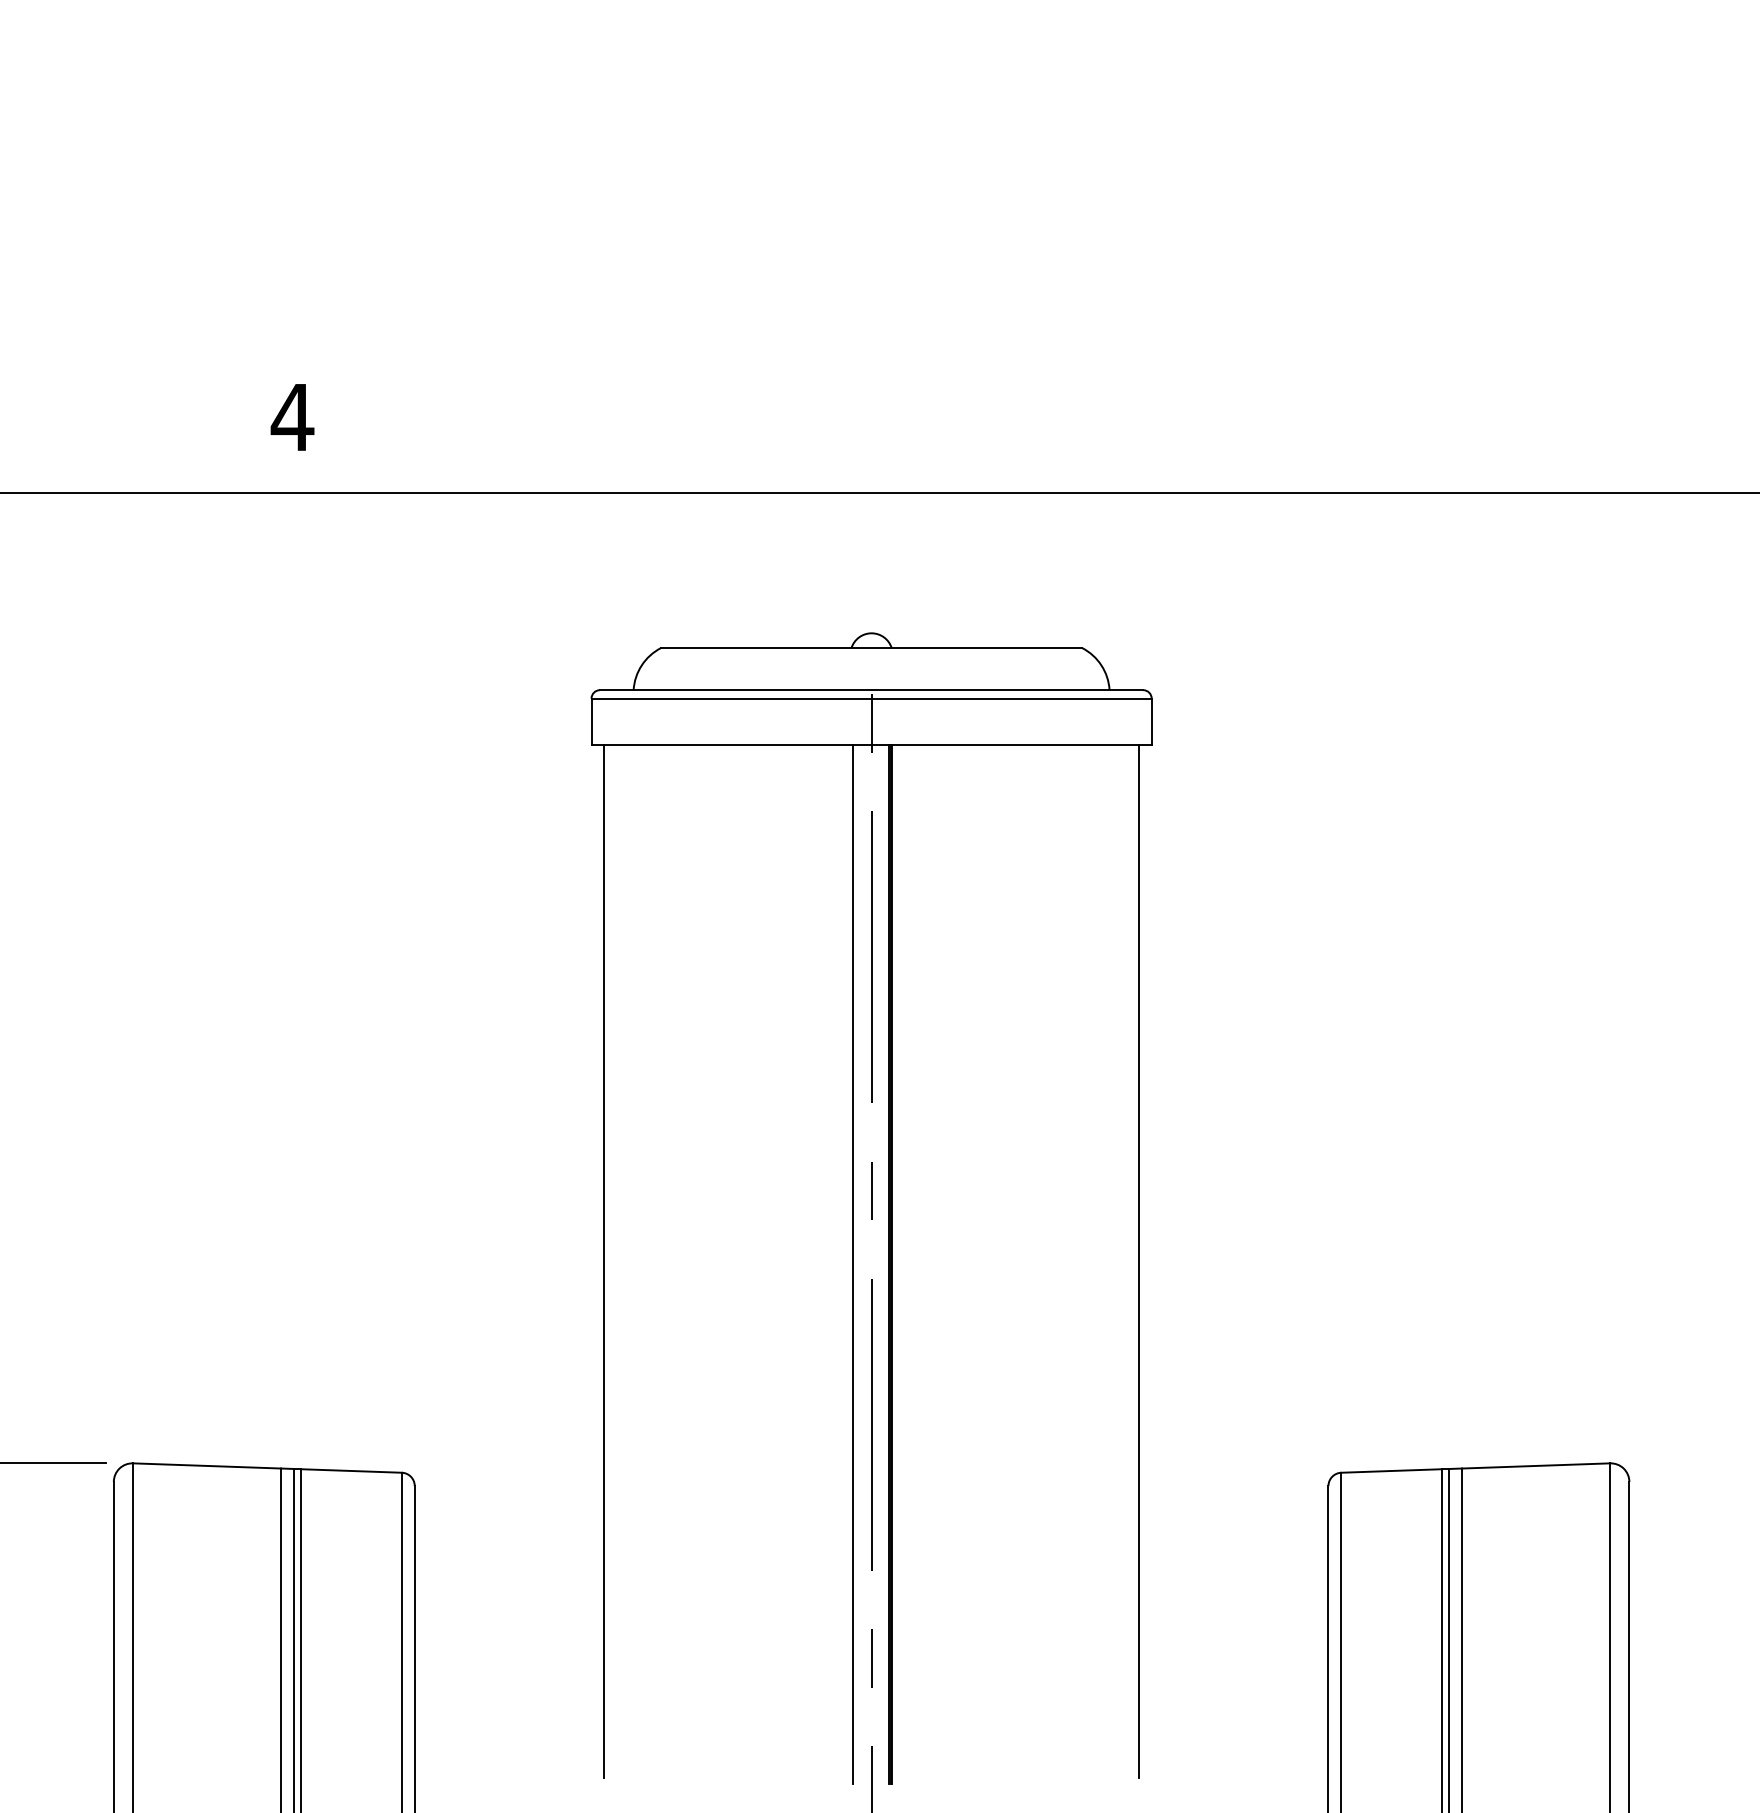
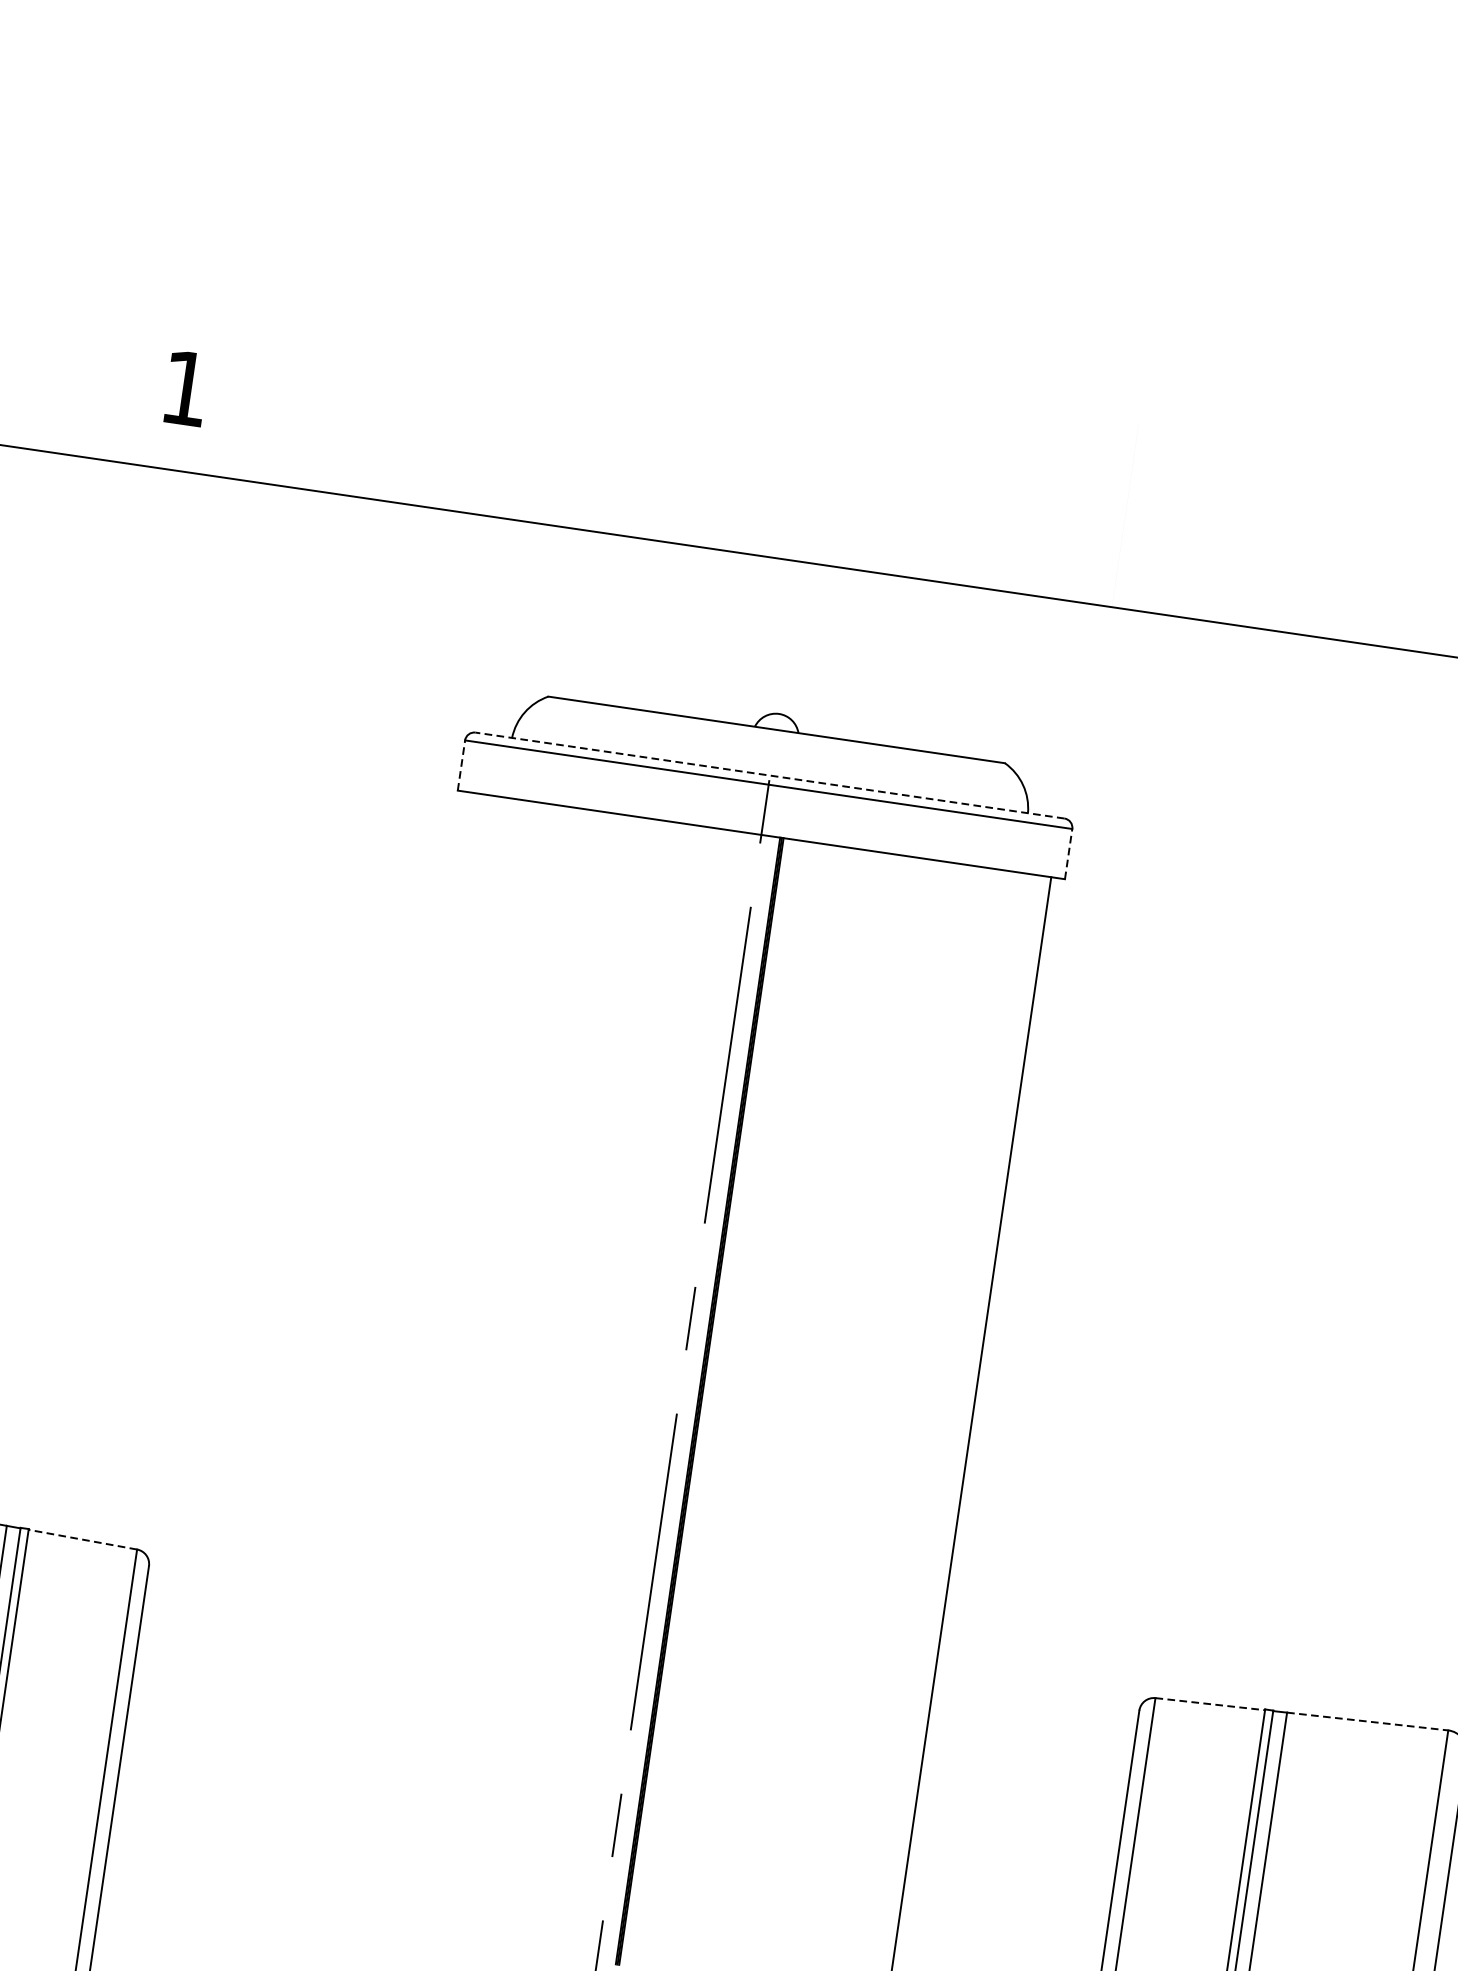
text: (292, 417) -> (185, 388), 4 -> 1
line: (871, 690) -> (769, 775), solid -> dashed
line: (591, 721) -> (461, 765), solid -> dashed
line: (1151, 721) -> (1068, 853), solid -> dashed
line: (604, 1260) -> (390, 1351), removed
line: (852, 1264) -> (658, 1395), removed
line: (1536, 1465) -> (1368, 1721), solid -> dashed
line: (351, 1470) -> (82, 1539), solid -> dashed
line: (1392, 1470) -> (1211, 1703), solid -> dashed

